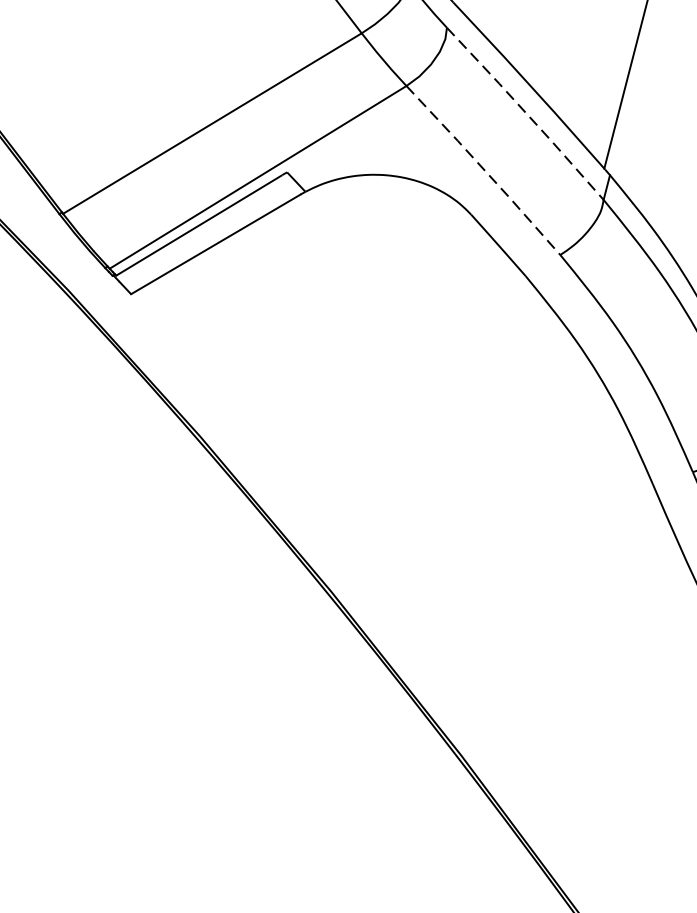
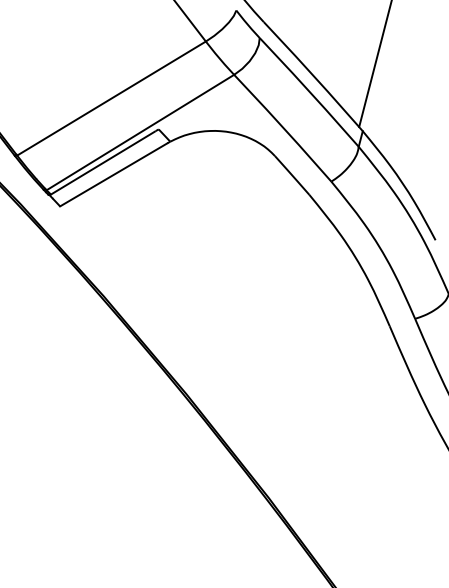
line: (525, 113) -> (309, 92), dashed -> solid
line: (484, 169) -> (283, 127), dashed -> solid

